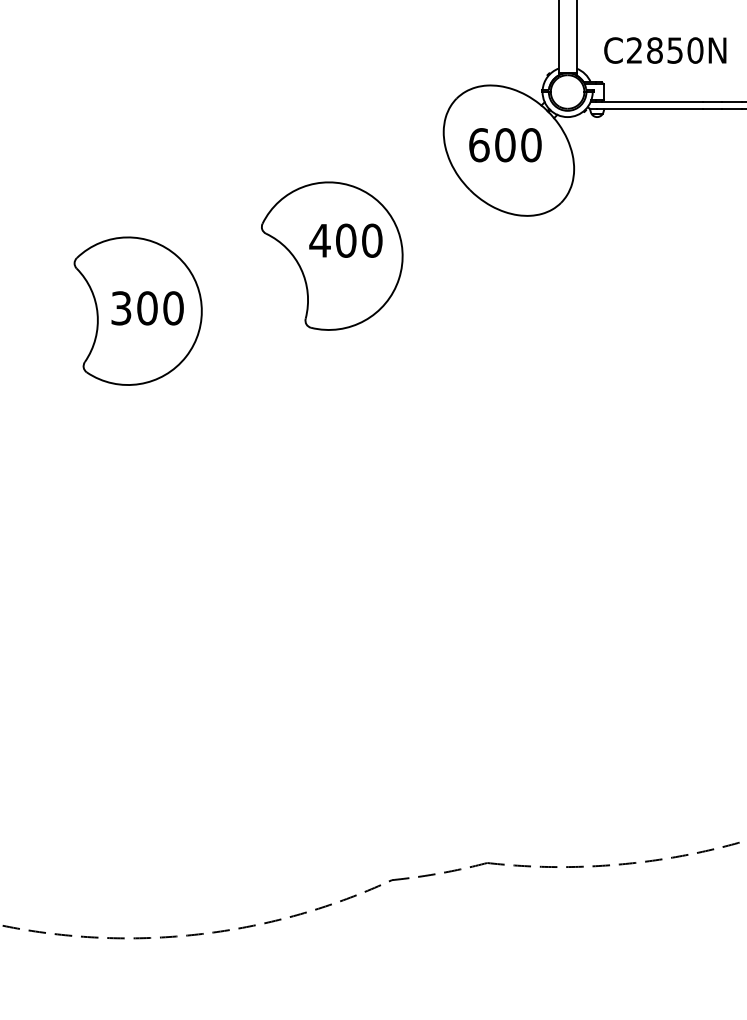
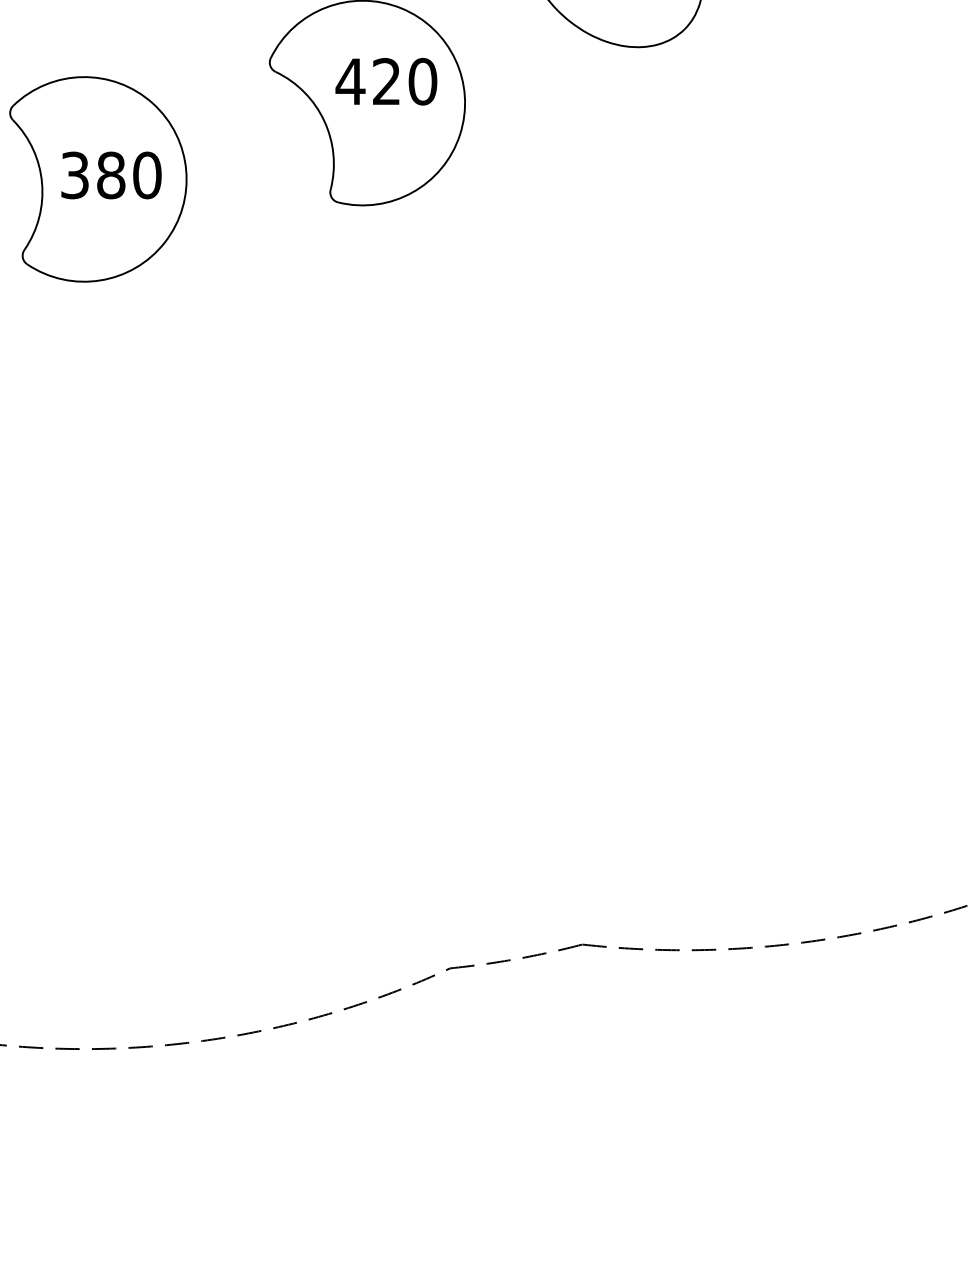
text: (346, 240) -> (387, 81), 400 -> 420
text: (147, 308) -> (111, 175), 300 -> 380

